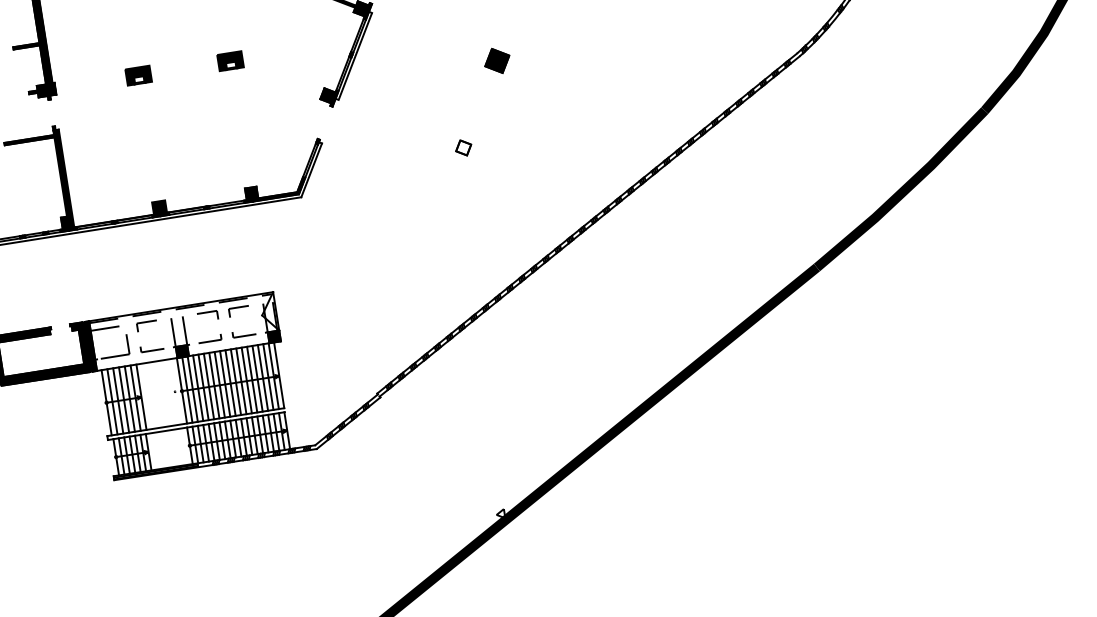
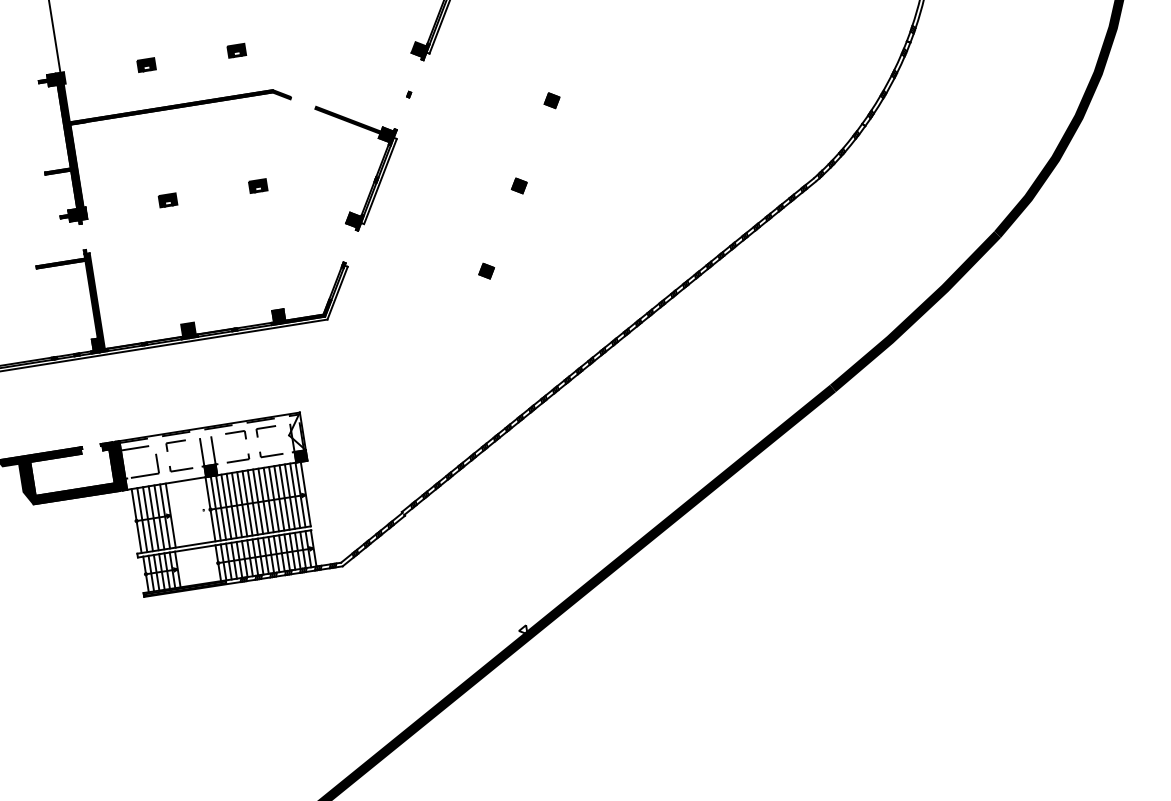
part: (230, 60) -> (258, 185), size x0.71
part: (496, 60) -> (518, 185), size x0.62
part: (138, 75) -> (167, 200), size x0.71
fill: (463, 147) -> (486, 270), added

